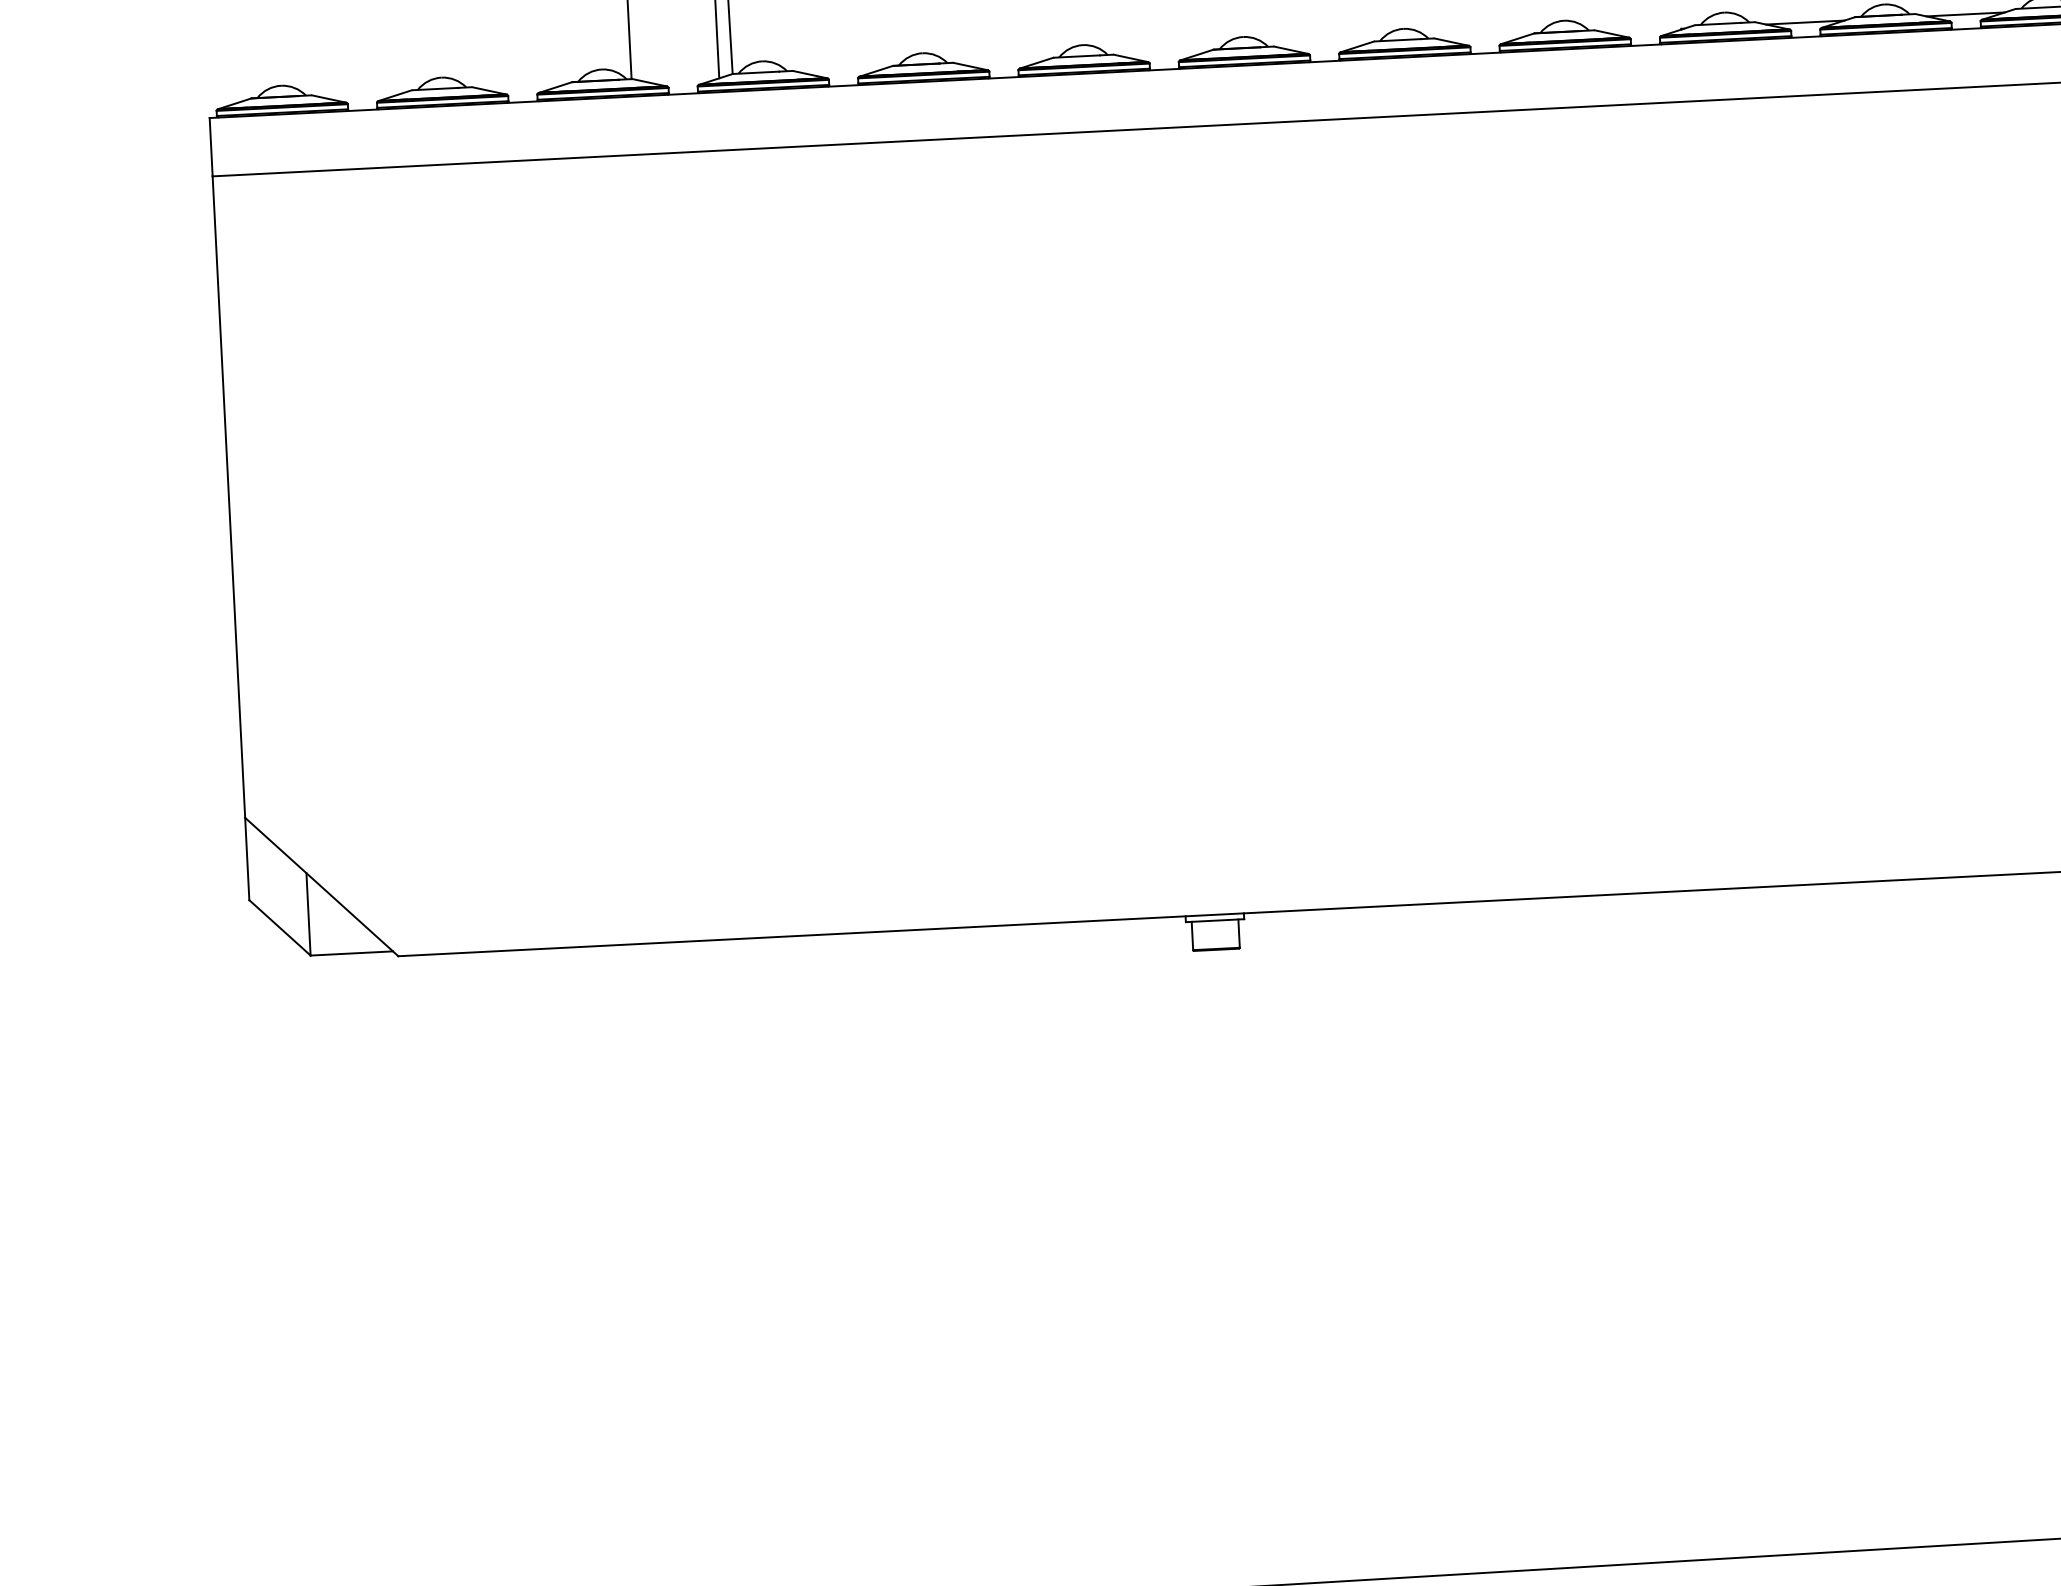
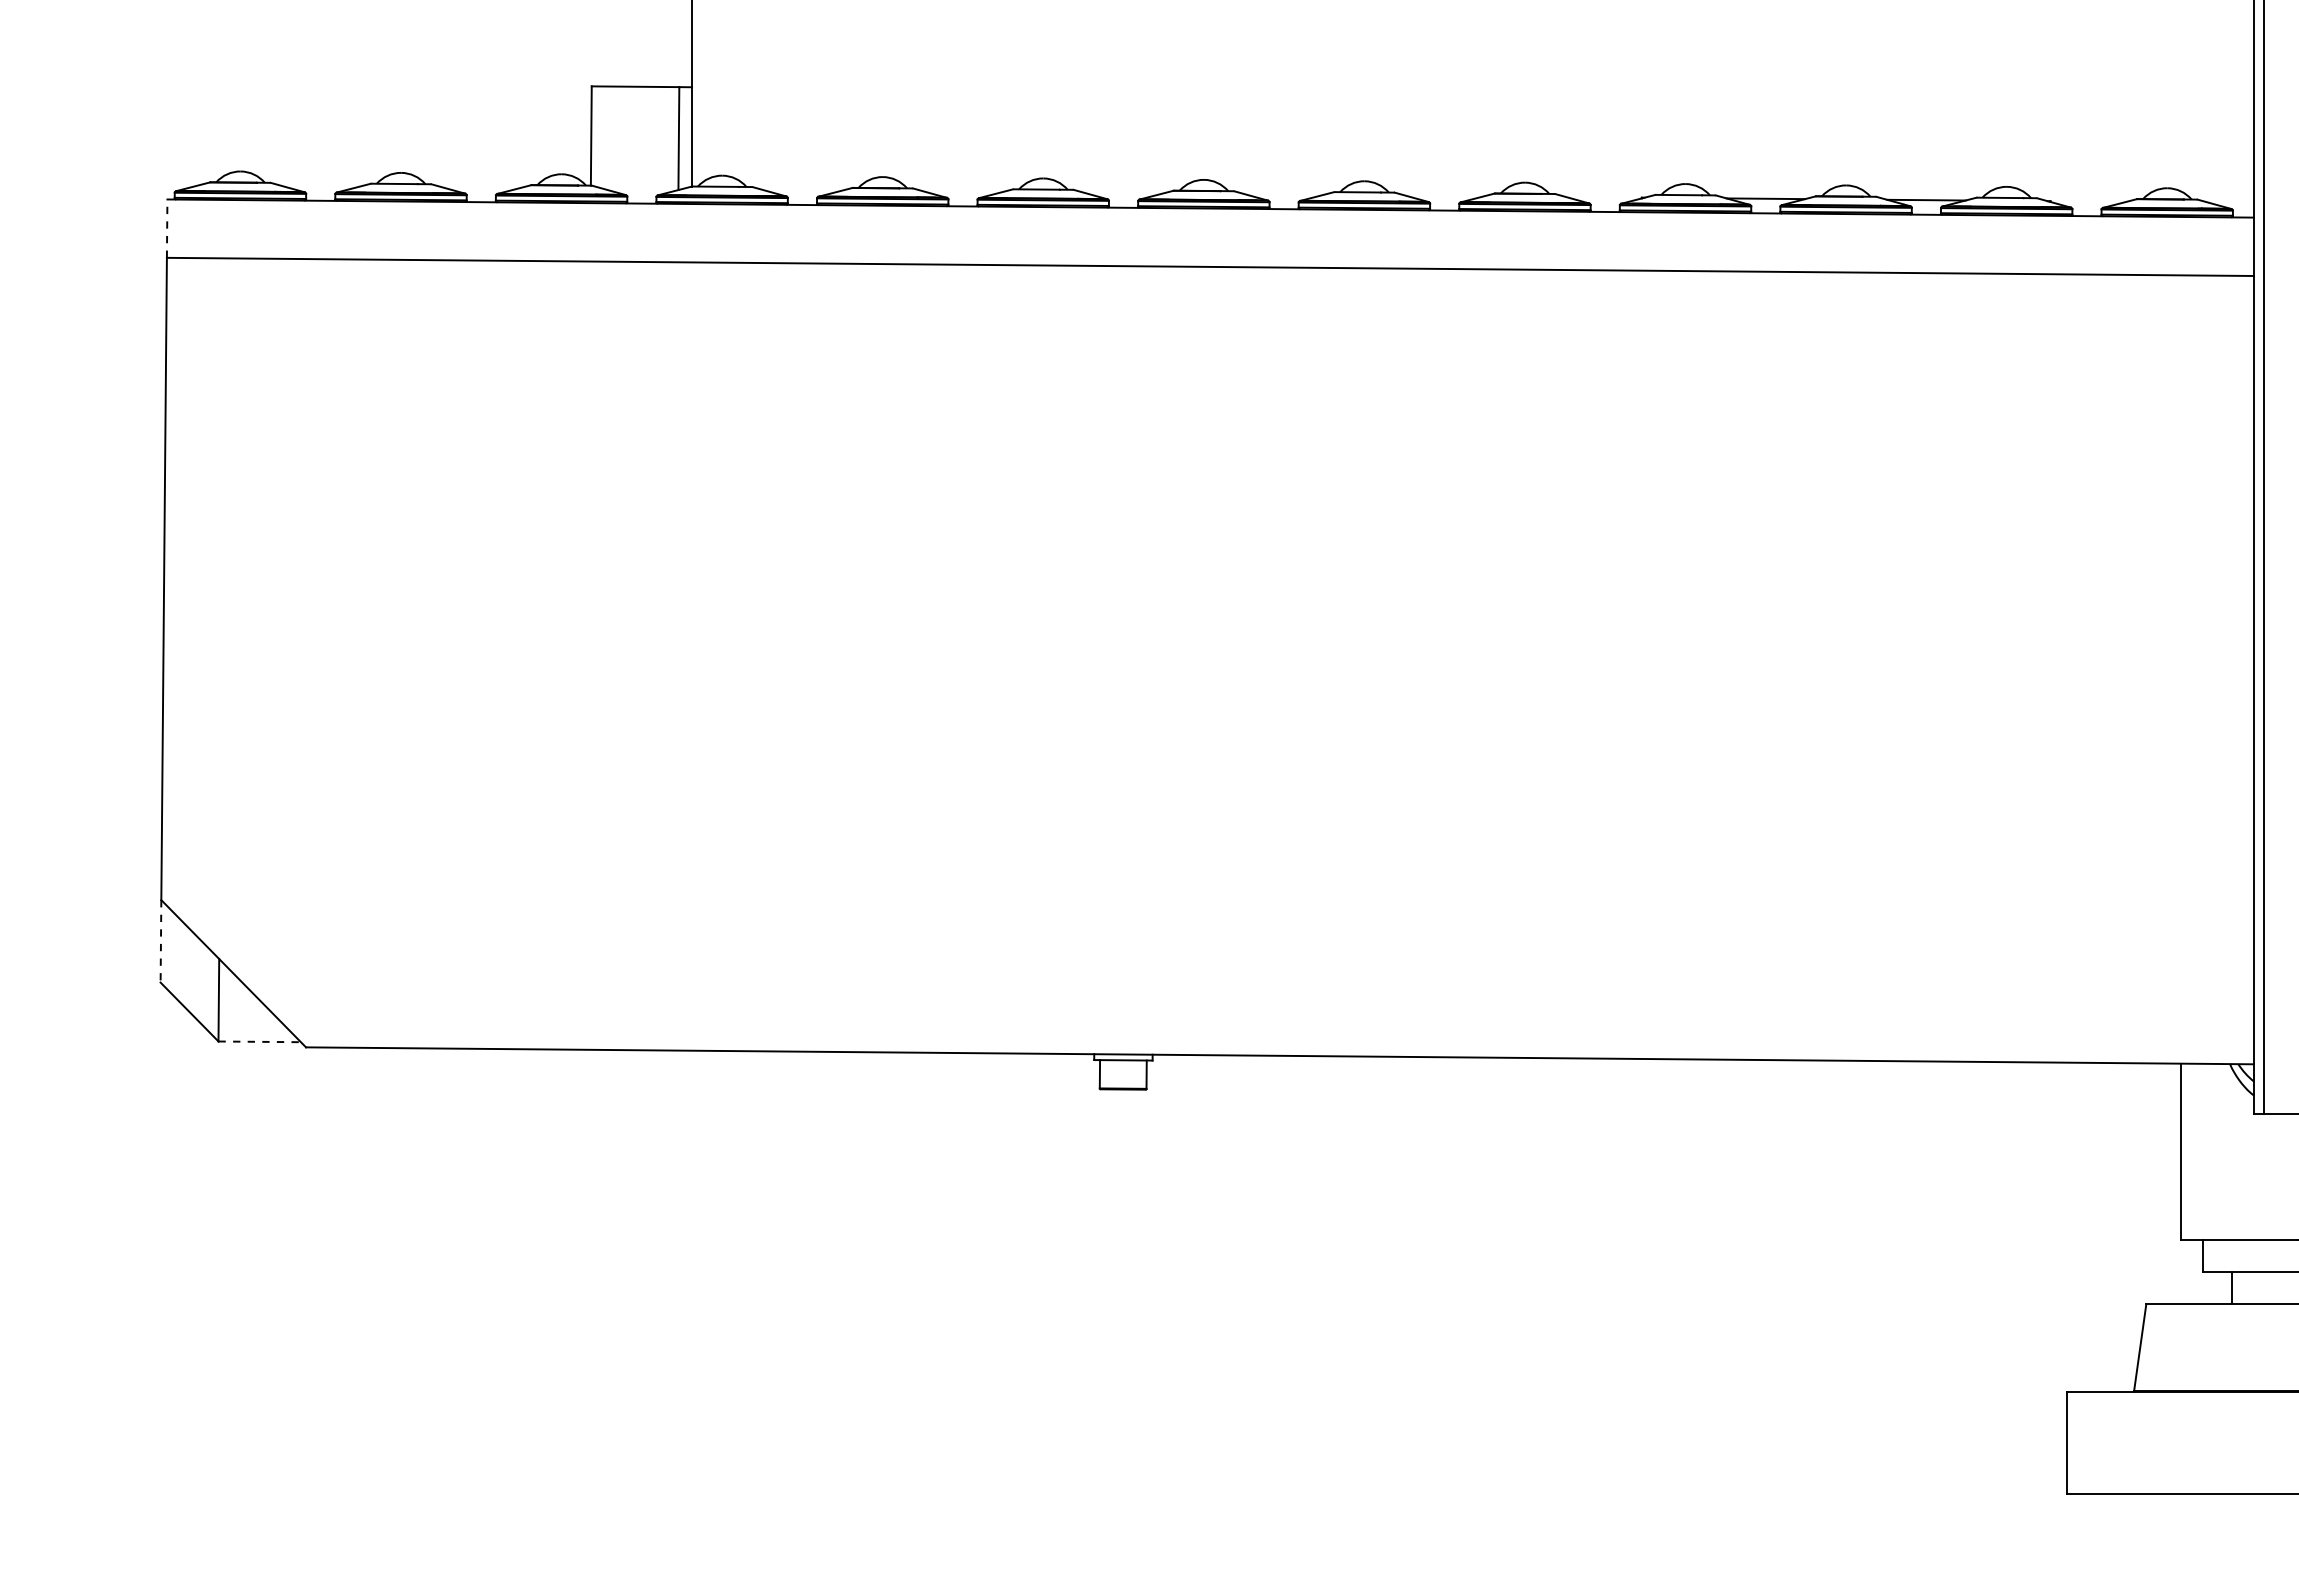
line: (211, 147) -> (167, 228), solid -> dashed
line: (246, 859) -> (160, 941), solid -> dashed
line: (352, 953) -> (260, 1041), solid -> dashed

